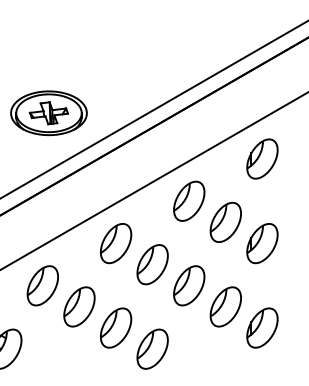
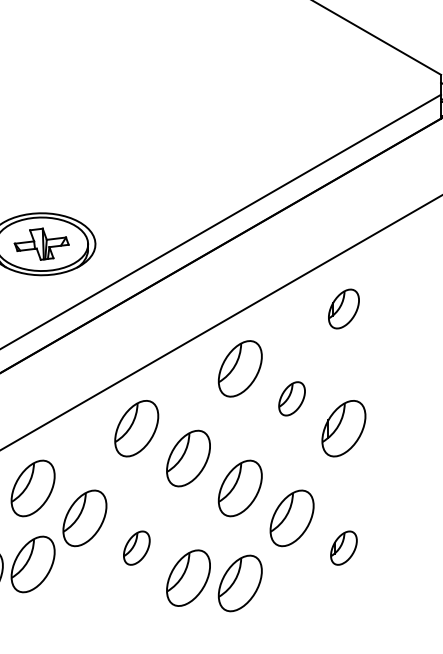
part: (262, 158) -> (343, 308), size x0.7
part: (225, 222) -> (291, 398), size x0.6
part: (115, 327) -> (136, 547), size x0.6
part: (262, 327) -> (343, 547), size x0.6
part: (42, 339) -> (32, 564), added
part: (189, 352) -> (240, 583), added

